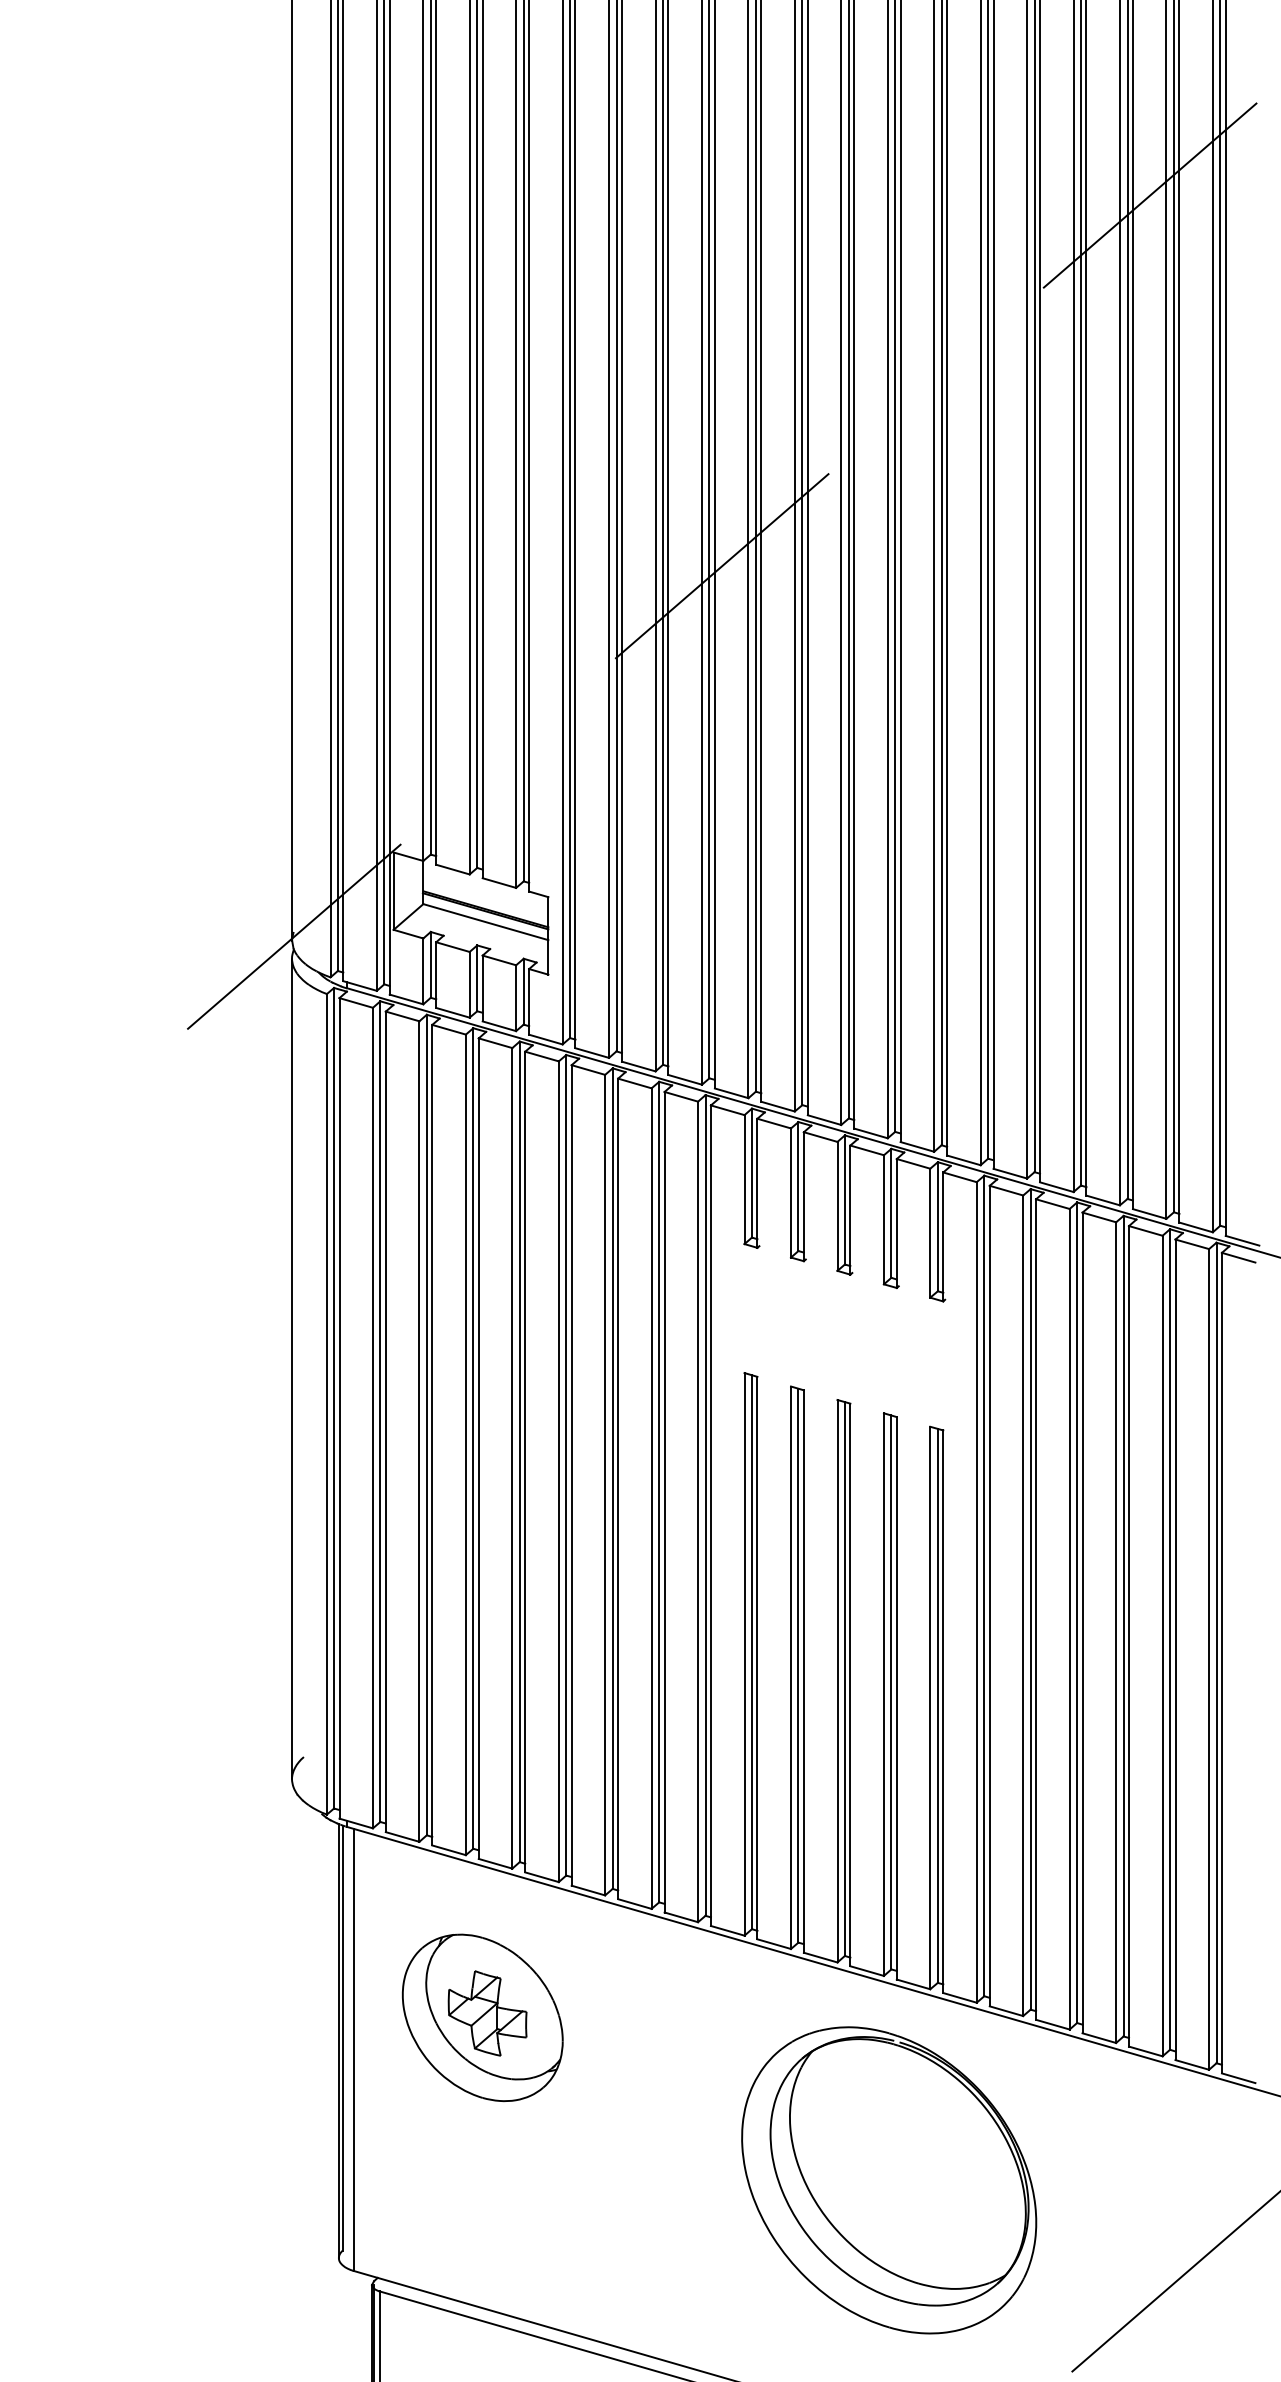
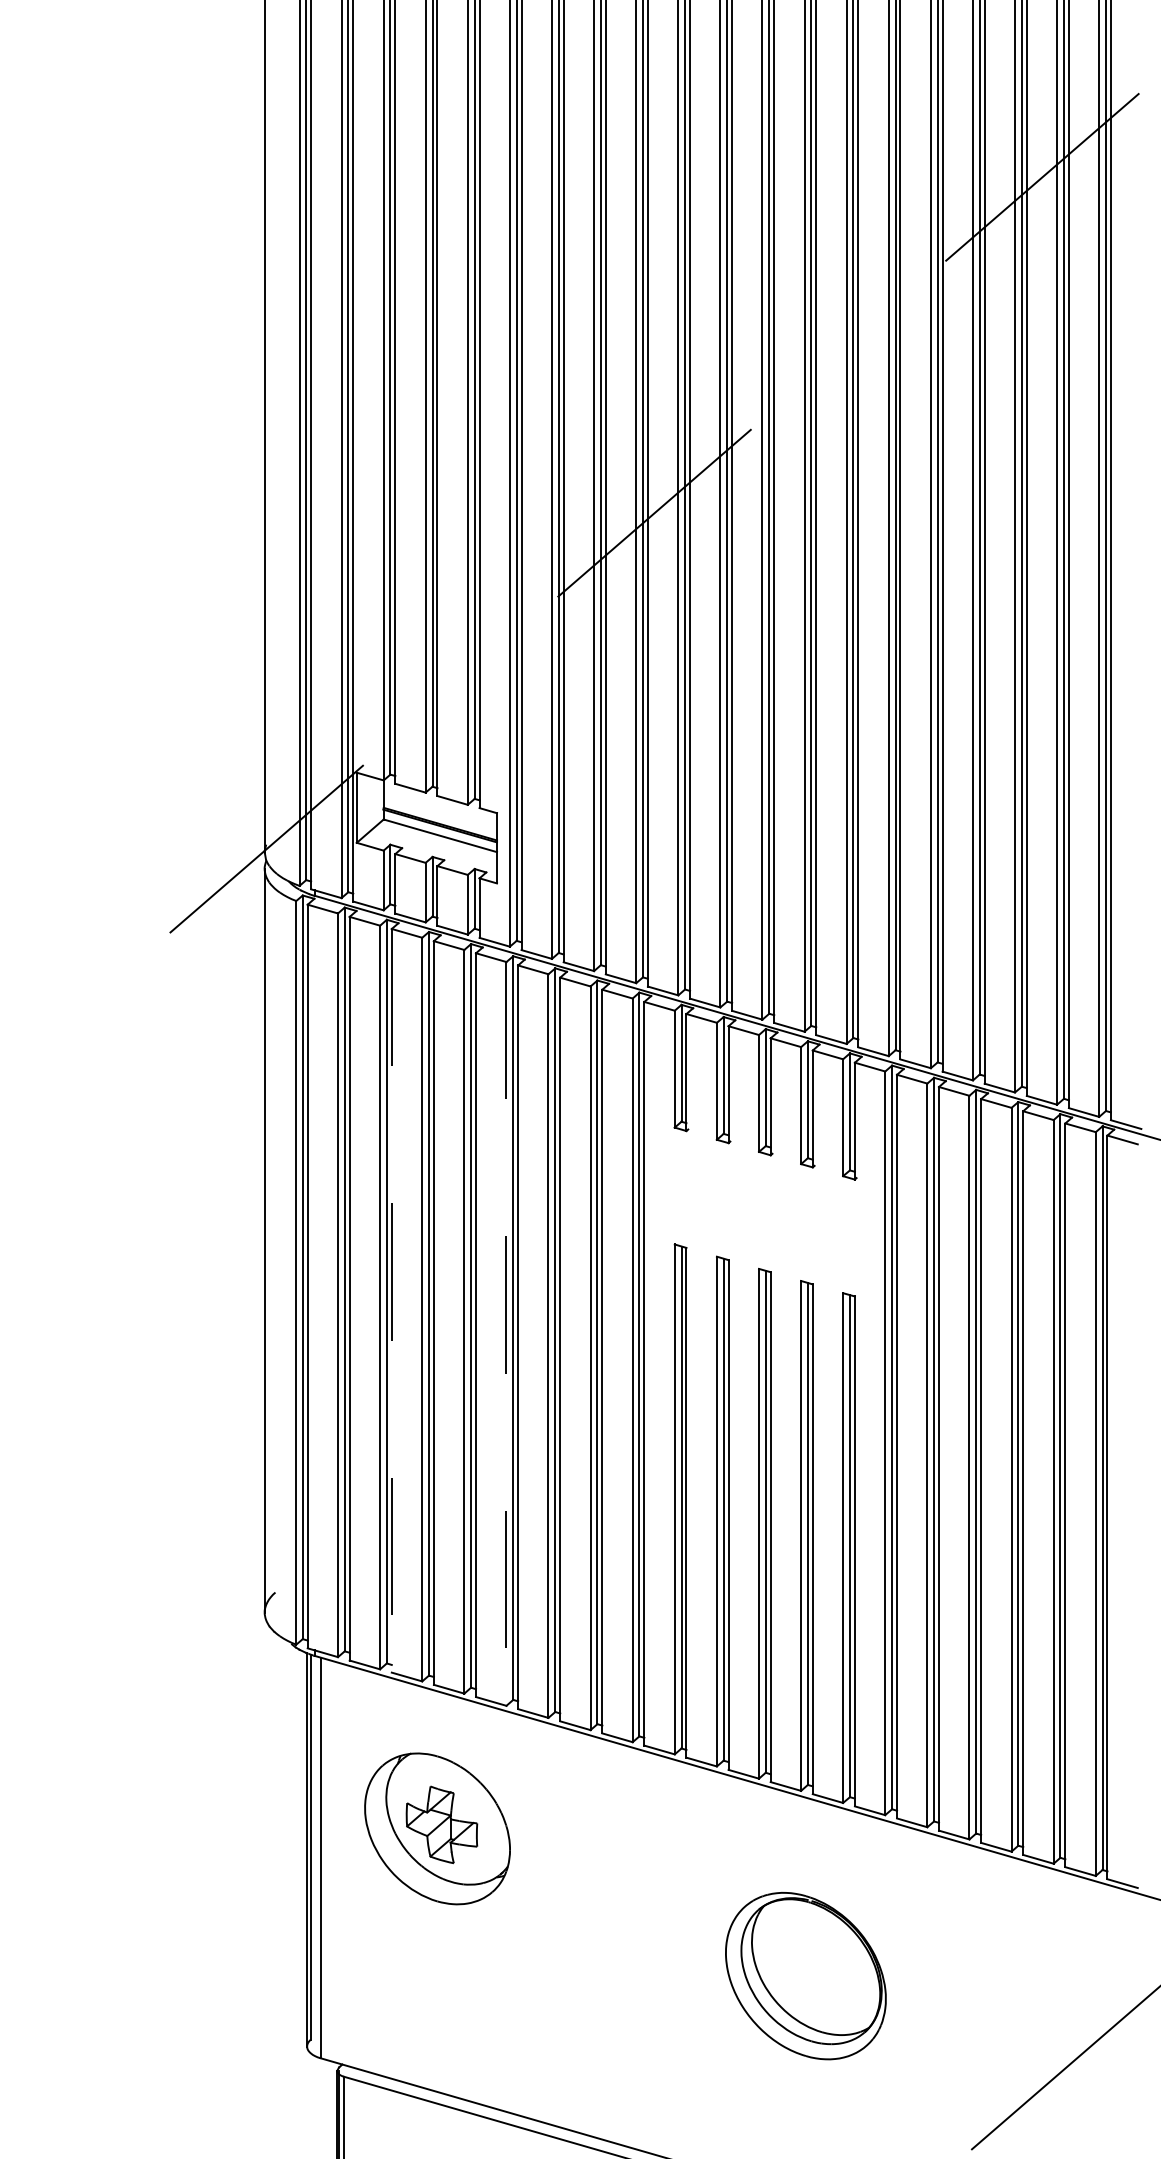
line: (431, 1434) -> (391, 1300), solid -> dashed
line: (558, 1471) -> (506, 1333), solid -> dashed
part: (888, 2179) -> (805, 1975), size x0.6

